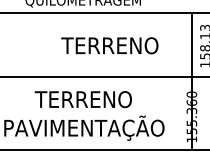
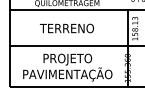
text: (108, 45) -> (66, 28), moved
text: (83, 101) -> (67, 59), TERRENO -> PROJETO

